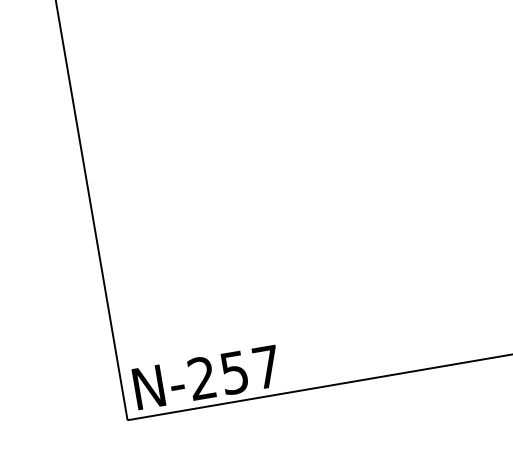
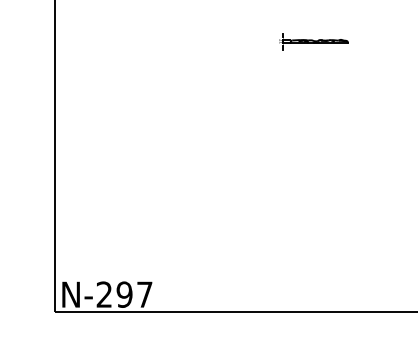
text: (234, 372) -> (124, 294), N-257 -> N-297

